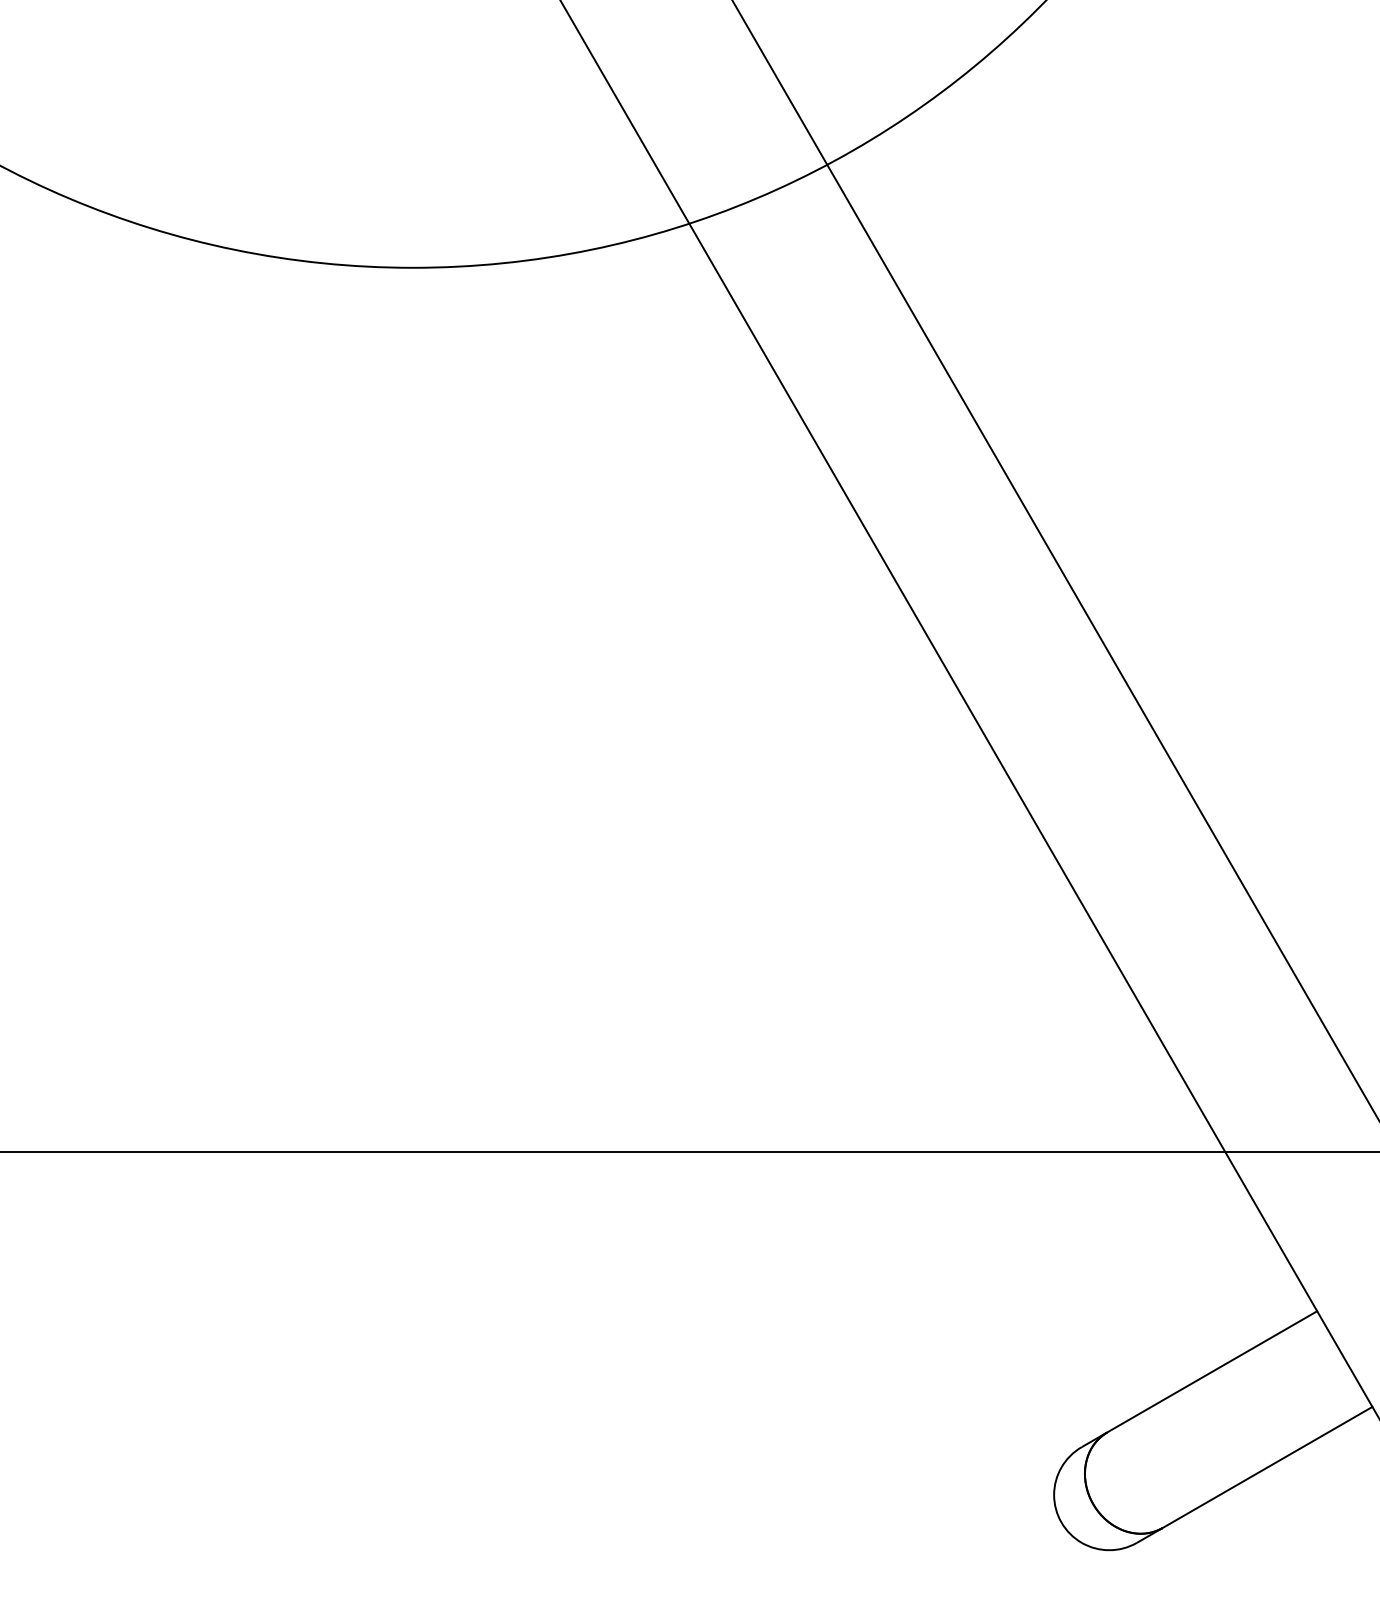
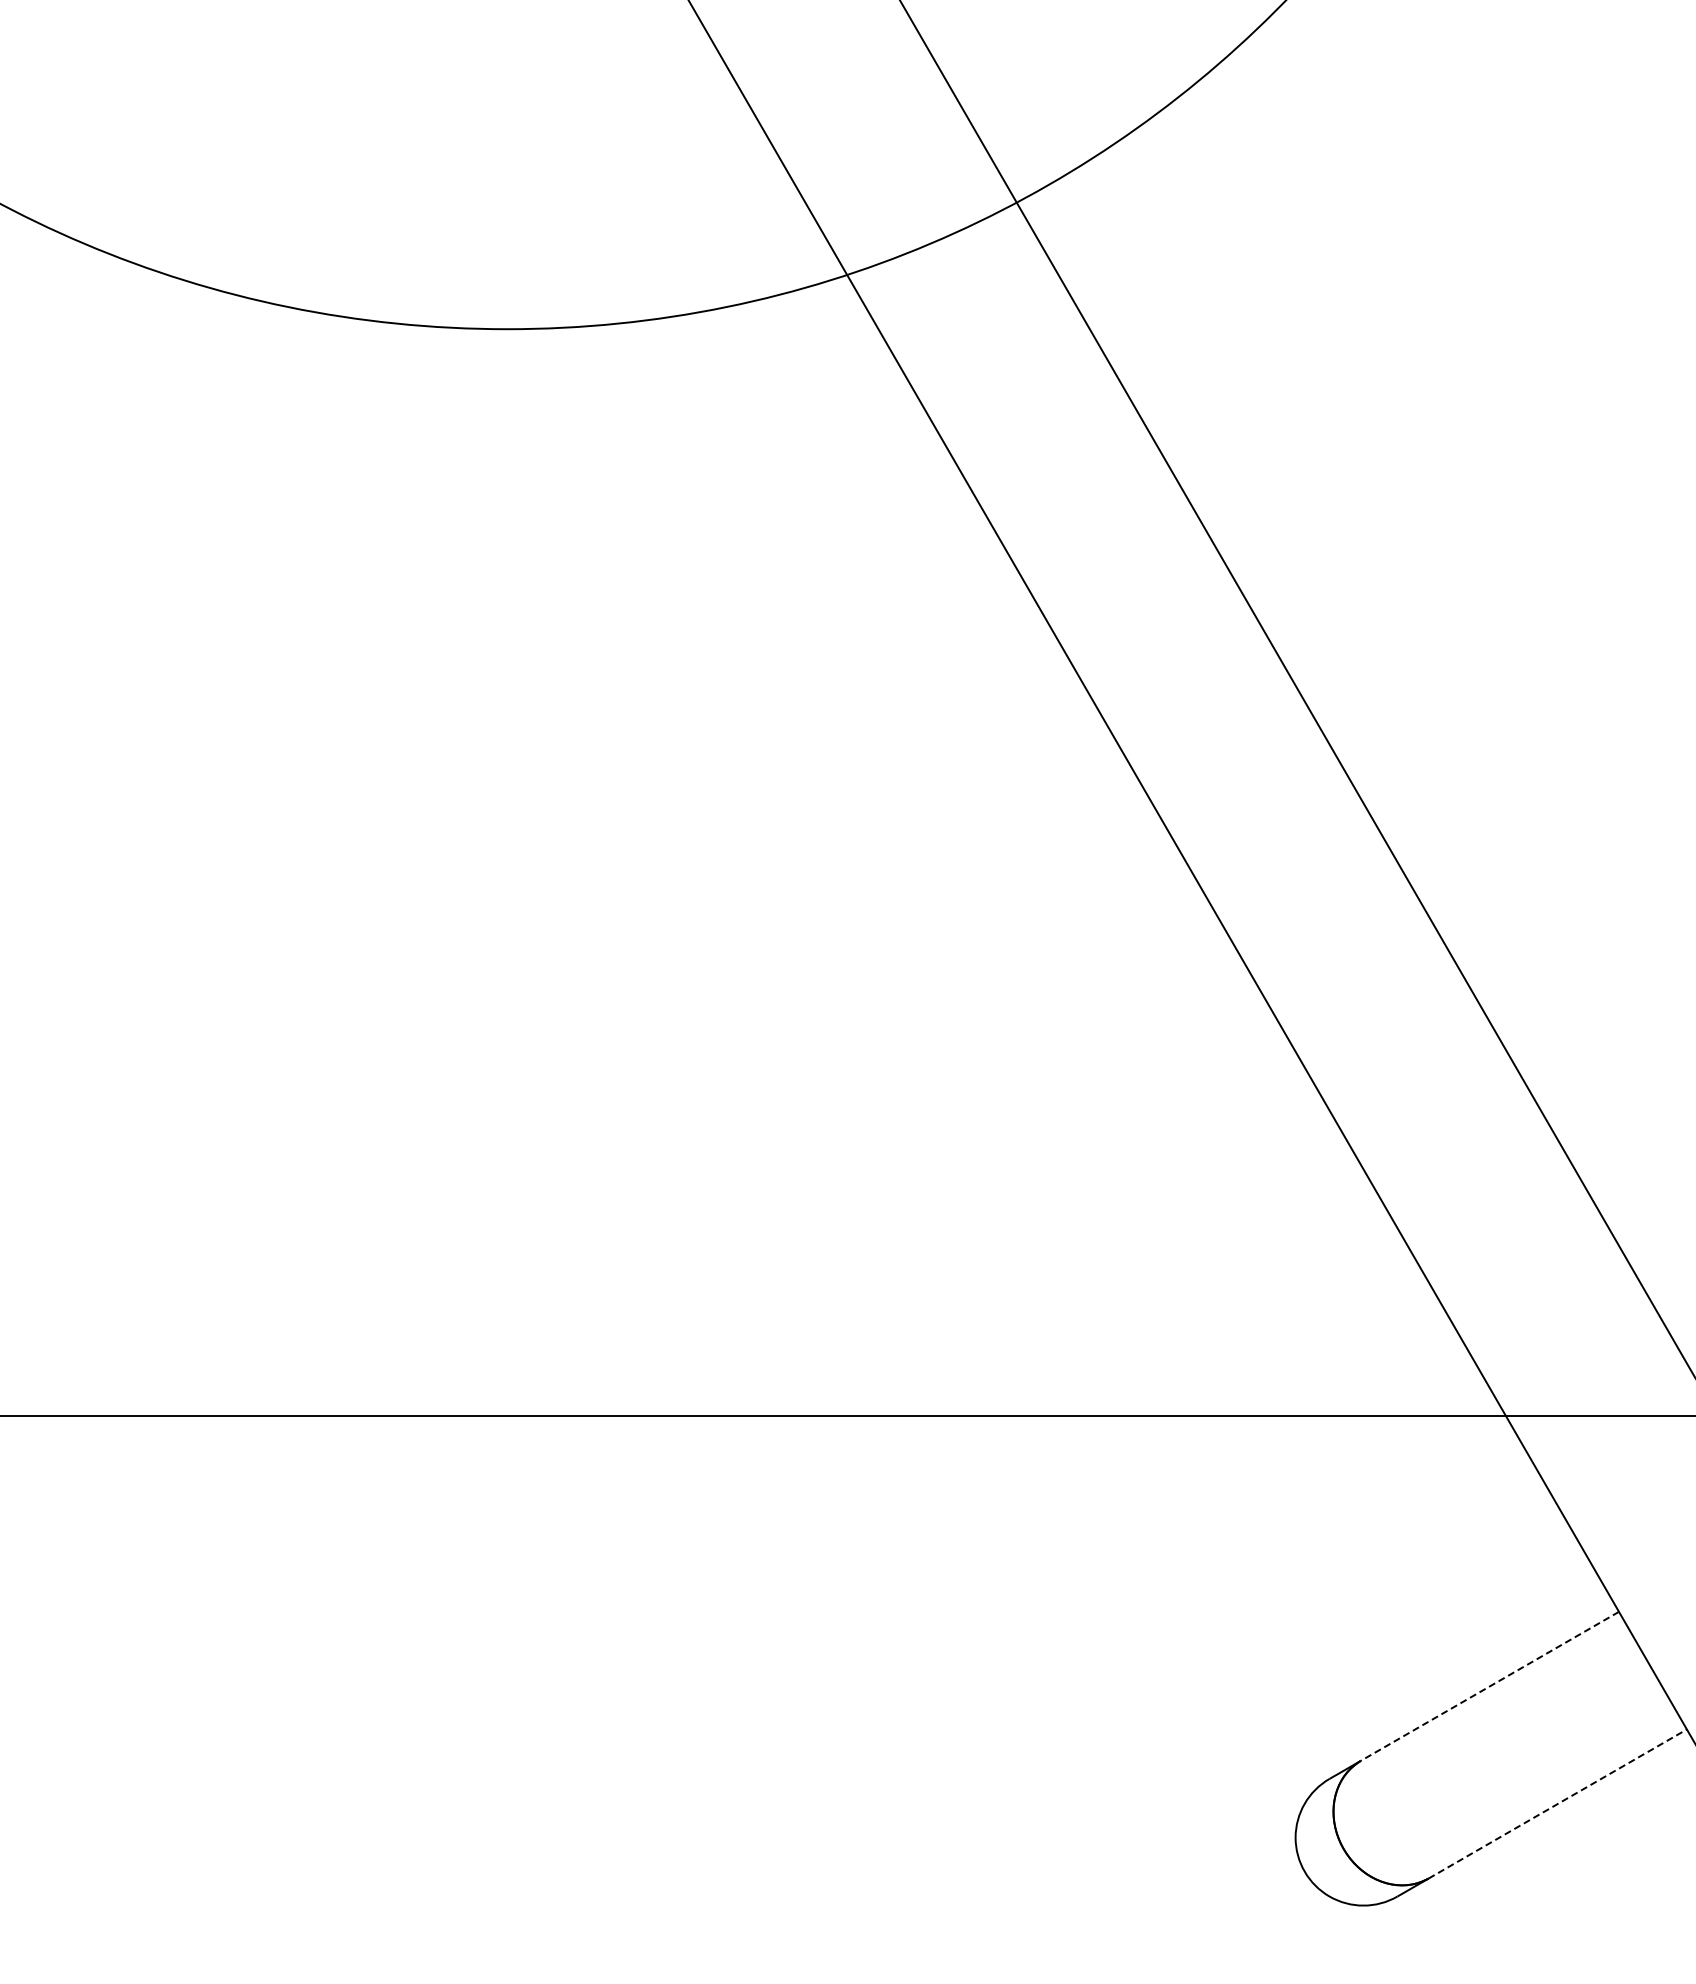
line: (1211, 1371) -> (1489, 1686), solid -> dashed
line: (1267, 1467) -> (1558, 1803), solid -> dashed

